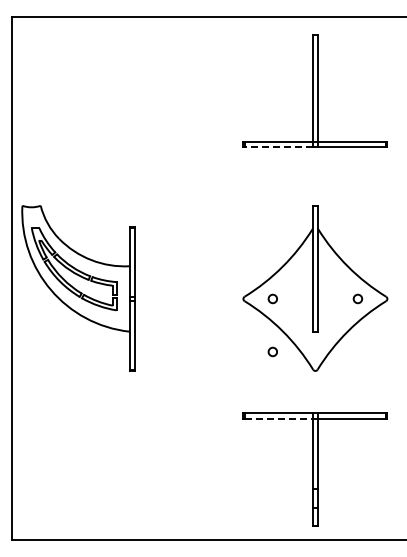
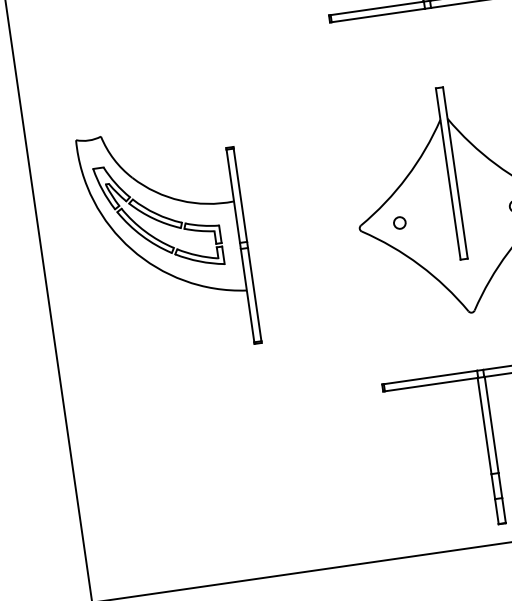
line: (278, 147) -> (377, 15), dashed -> solid
part: (78, 288) -> (168, 241), moved
circle: (272, 351) -> (409, 294), removed
line: (279, 418) -> (432, 384), dashed -> solid

